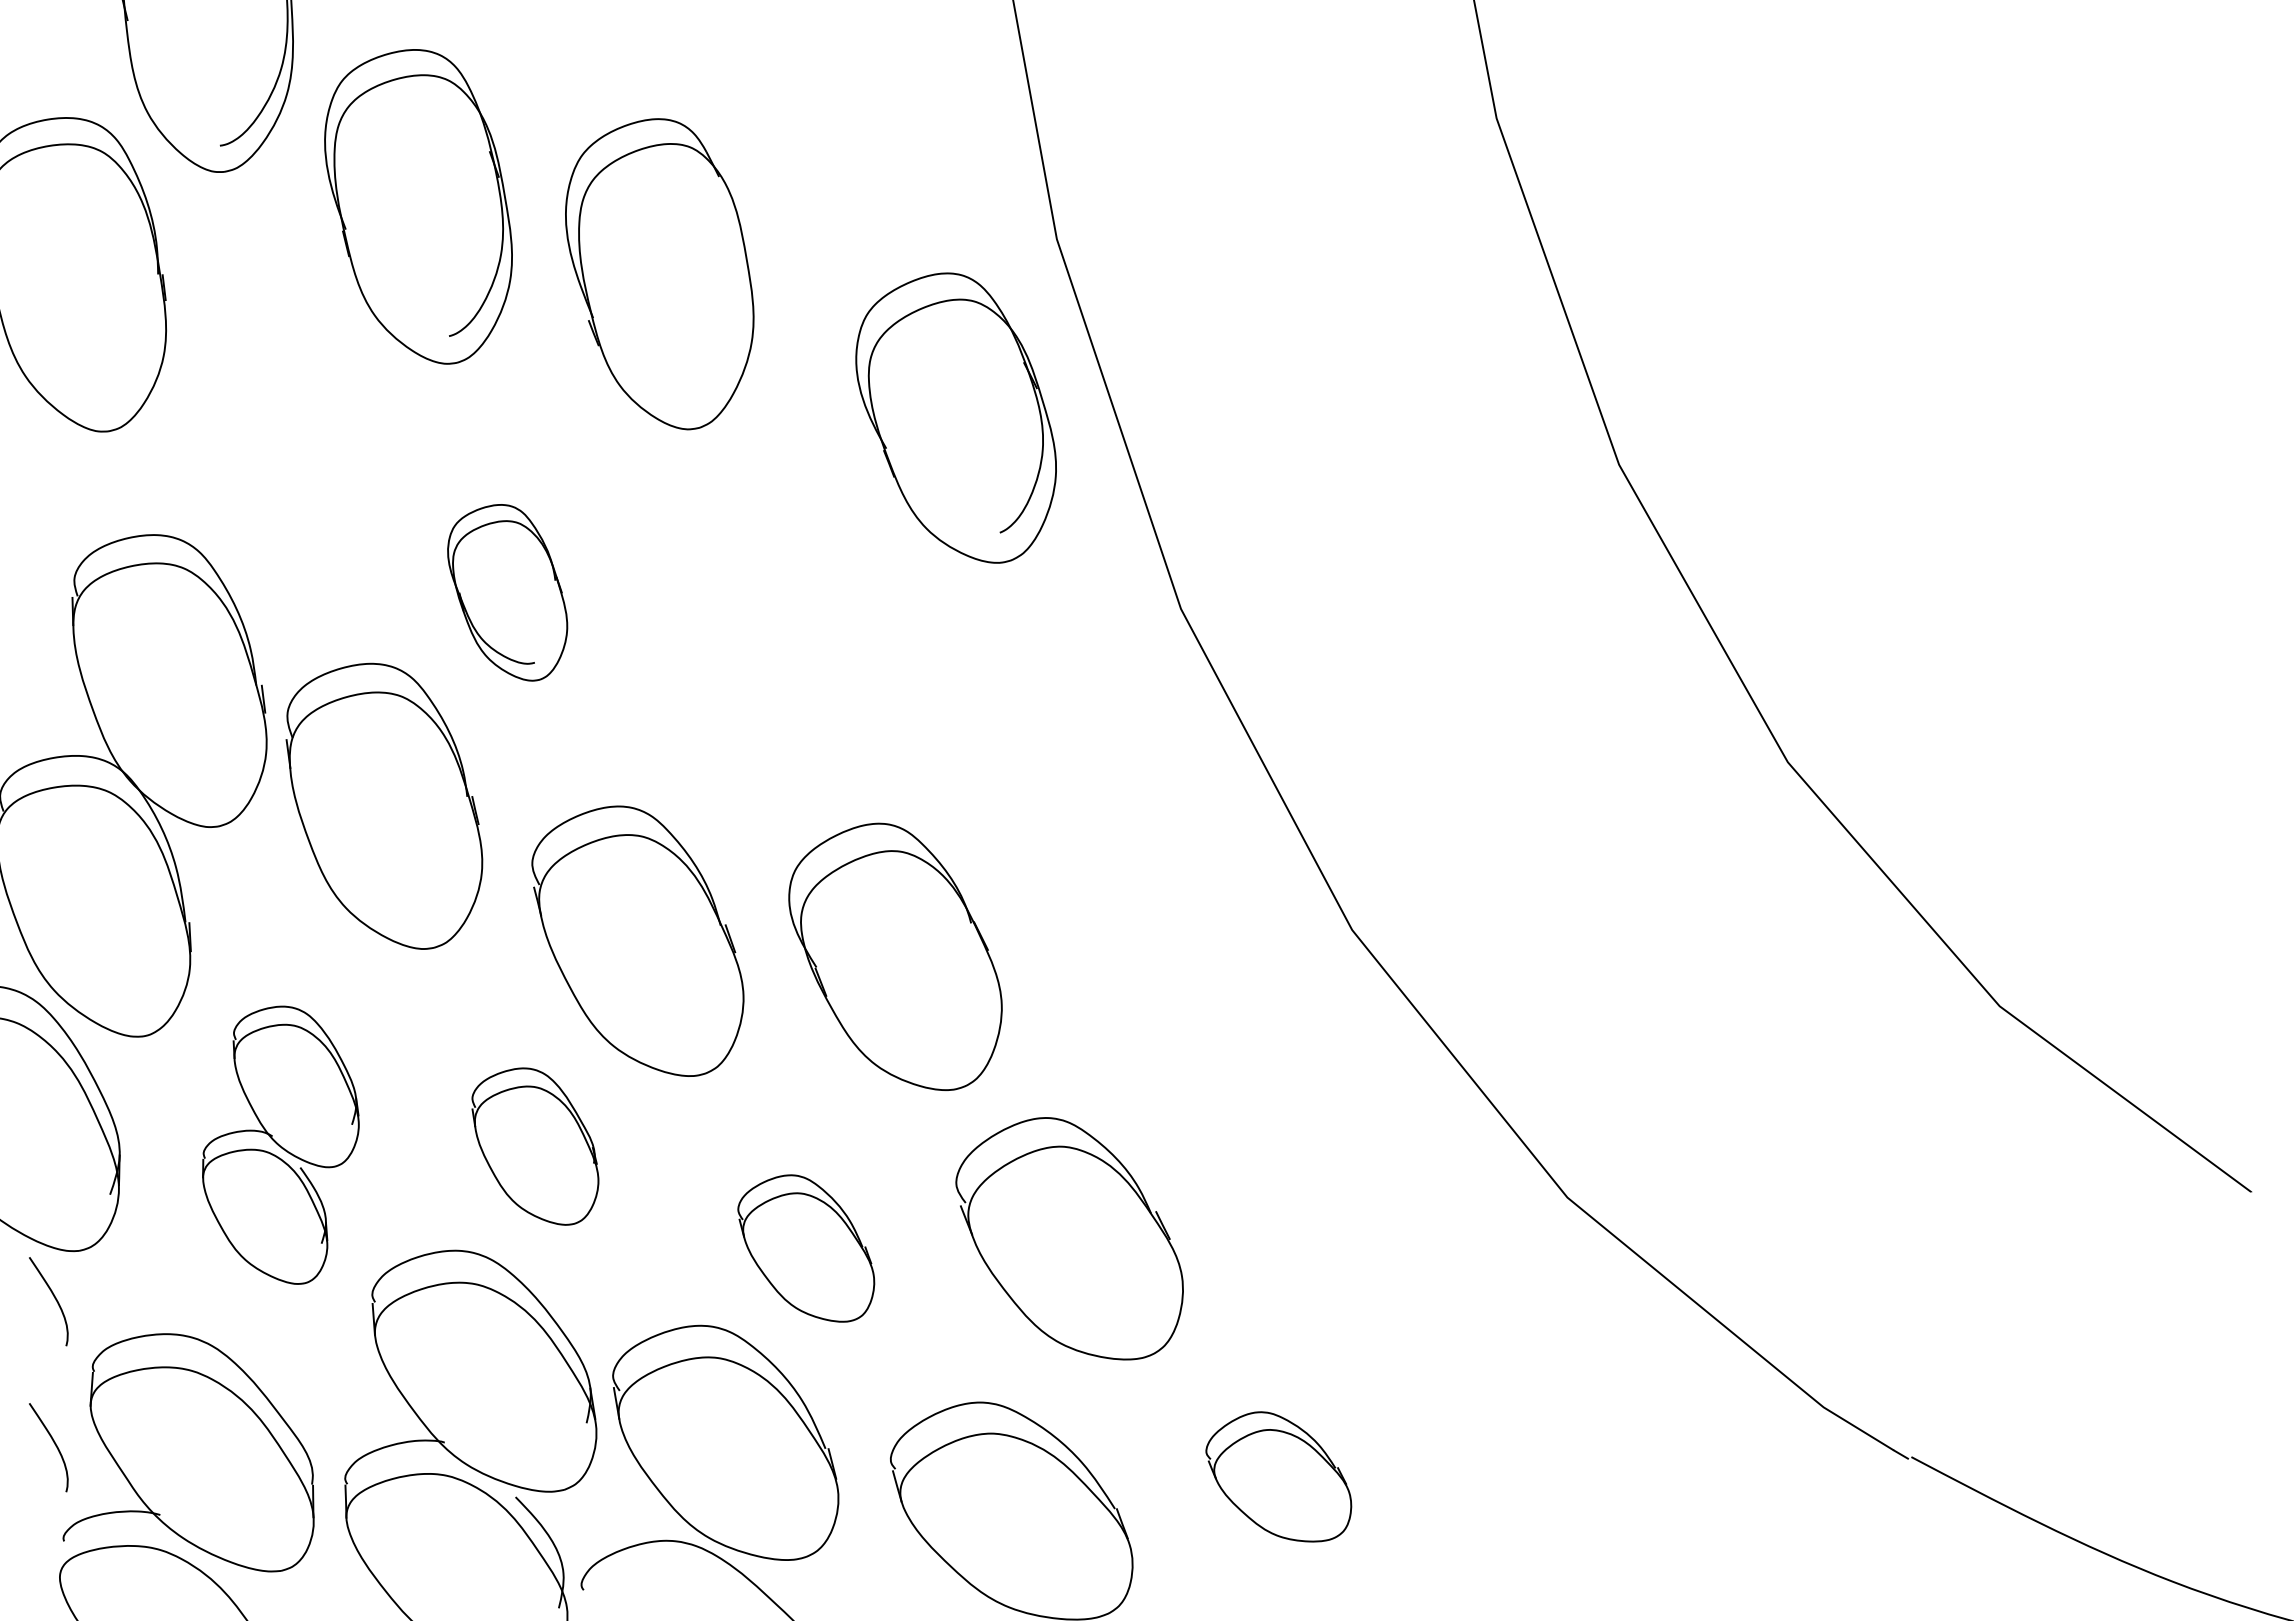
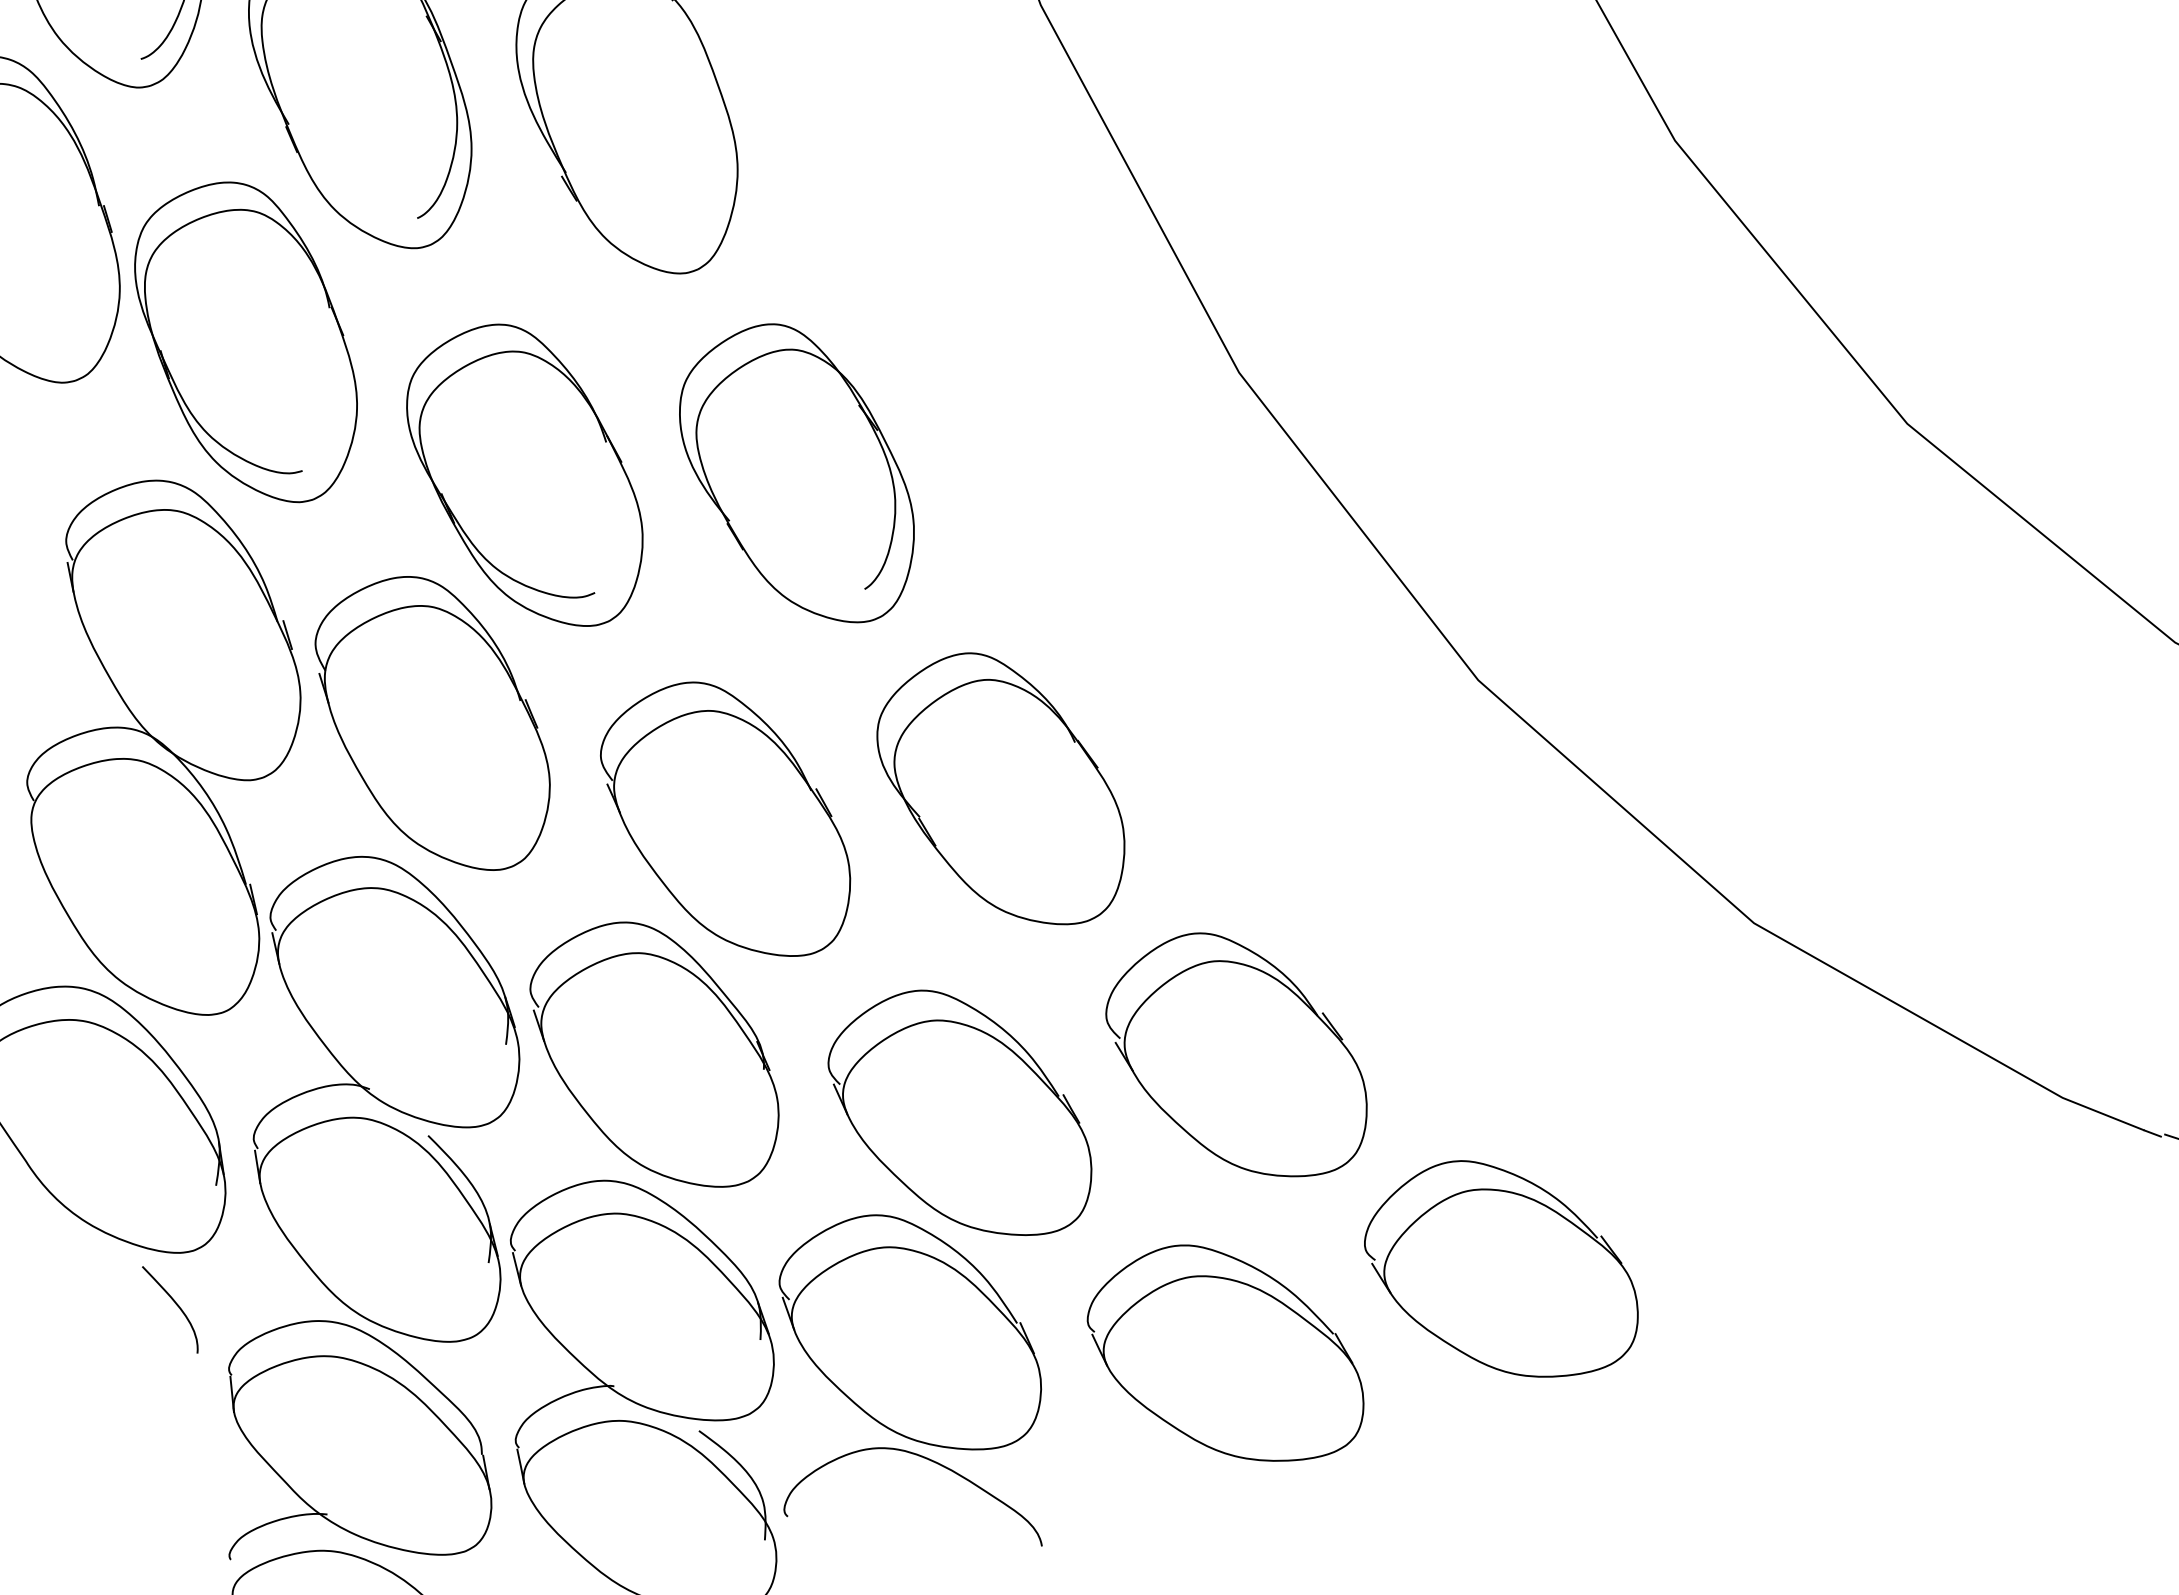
part: (955, 417) -> (796, 475), moved
part: (272, 425) -> (247, 344), added
part: (507, 592) -> (525, 478), size x1.67
part: (280, 1145) -> (386, 1102), size x1.67
part: (535, 1146) -> (656, 1057), size x1.67
part: (806, 1248) -> (960, 1115), size x1.67
curve: (54, 1444) -> (202, 1459), removed
part: (1278, 1476) -> (1500, 1270), size x1.67

